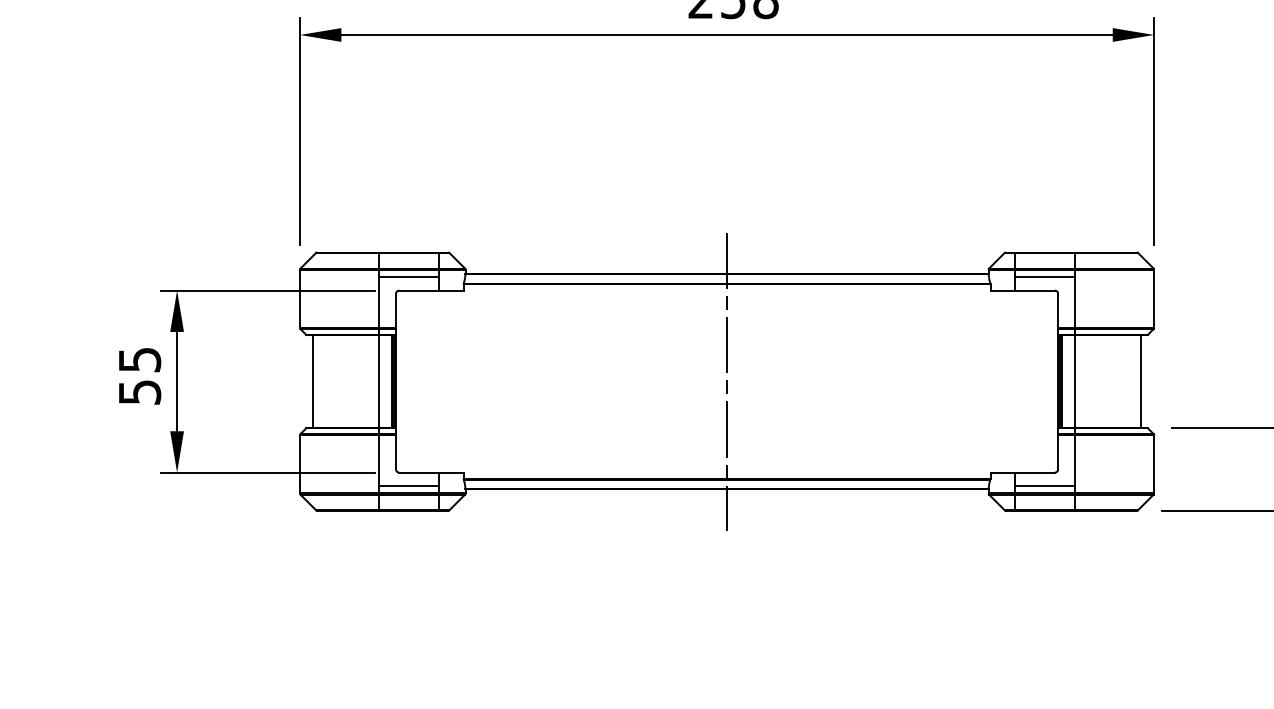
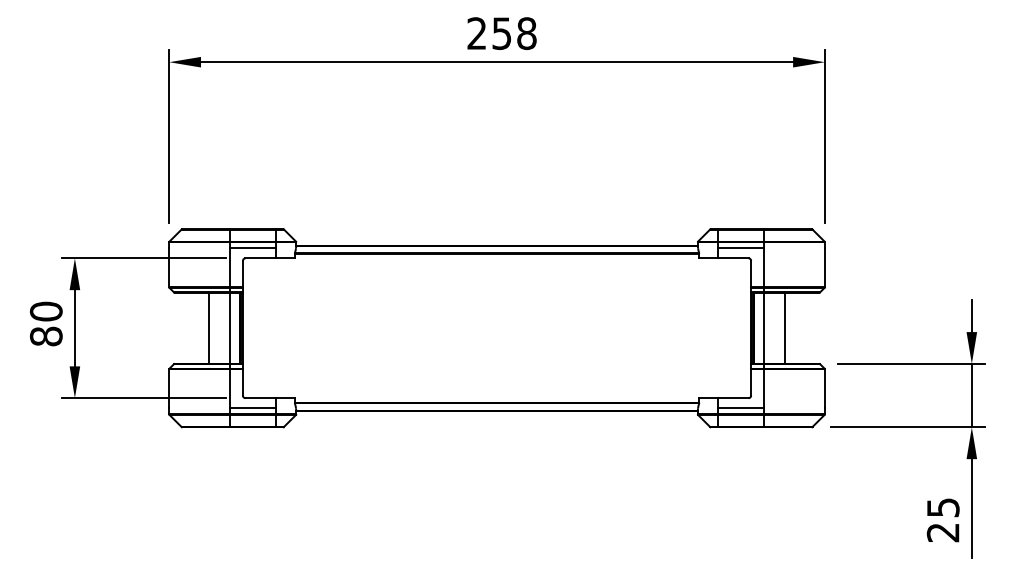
text: (138, 375) -> (45, 323), 55 -> 80
line: (313, 380) -> (209, 327), moved
line: (727, 380) -> (497, 327), removed
line: (1140, 380) -> (784, 327), moved

